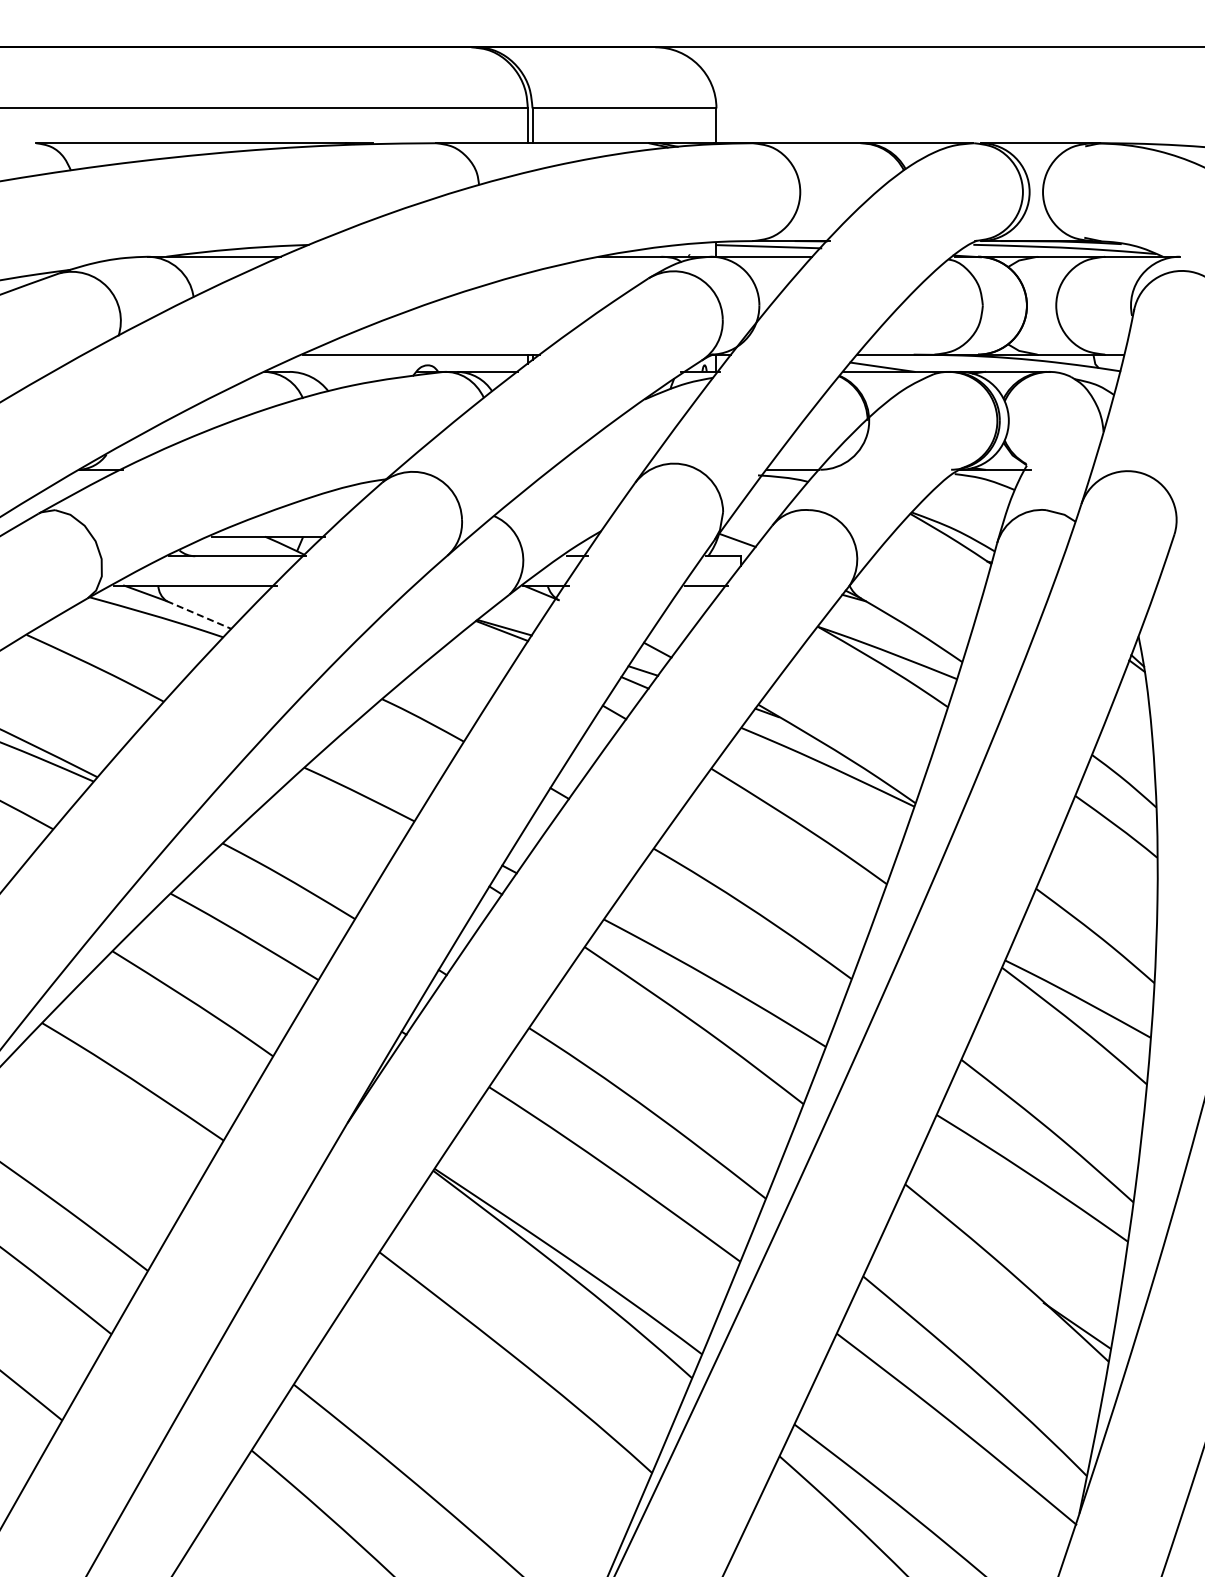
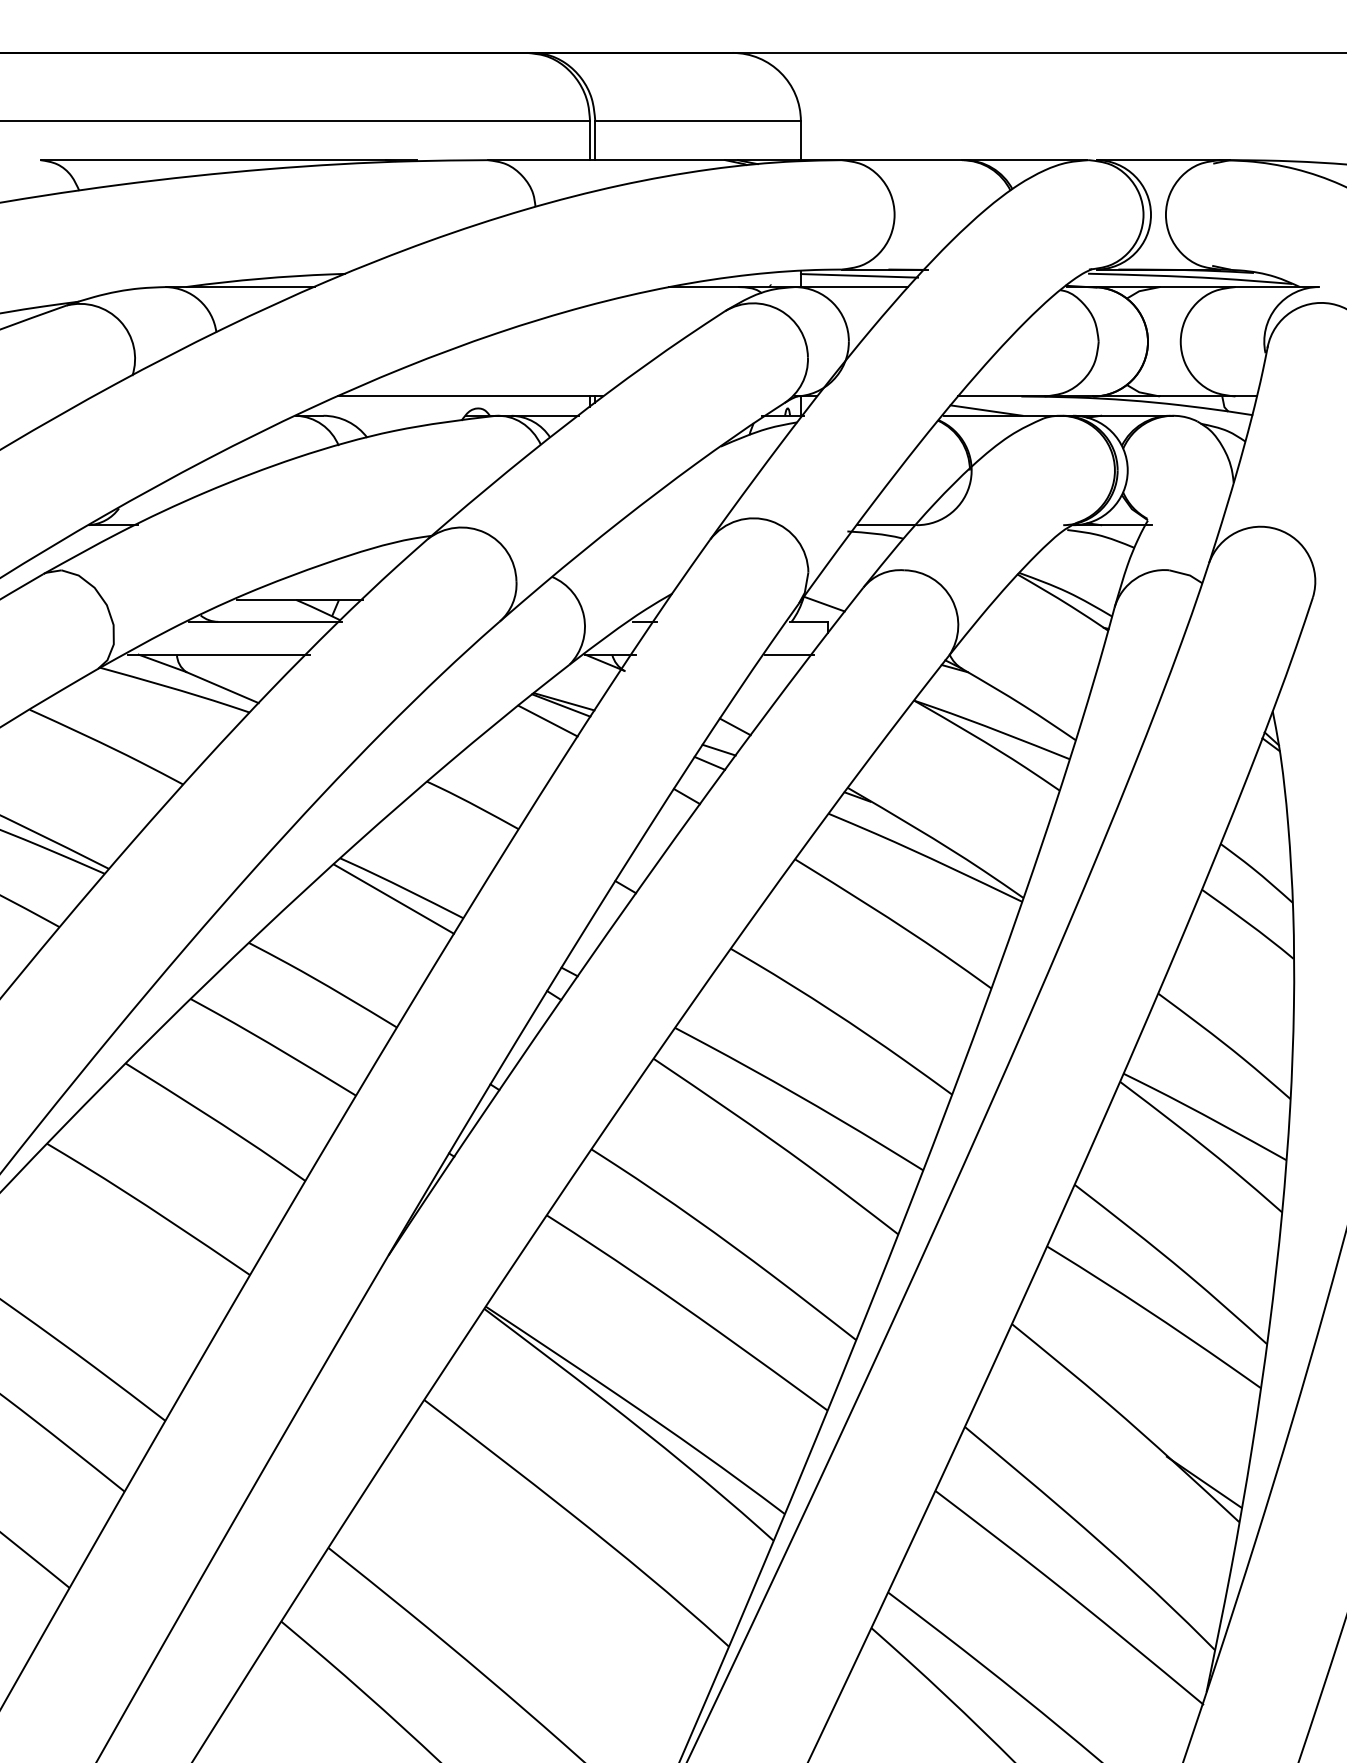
line: (199, 615) -> (222, 688), dashed -> solid
line: (489, 644) -> (547, 720), added
line: (352, 804) -> (394, 899), added

